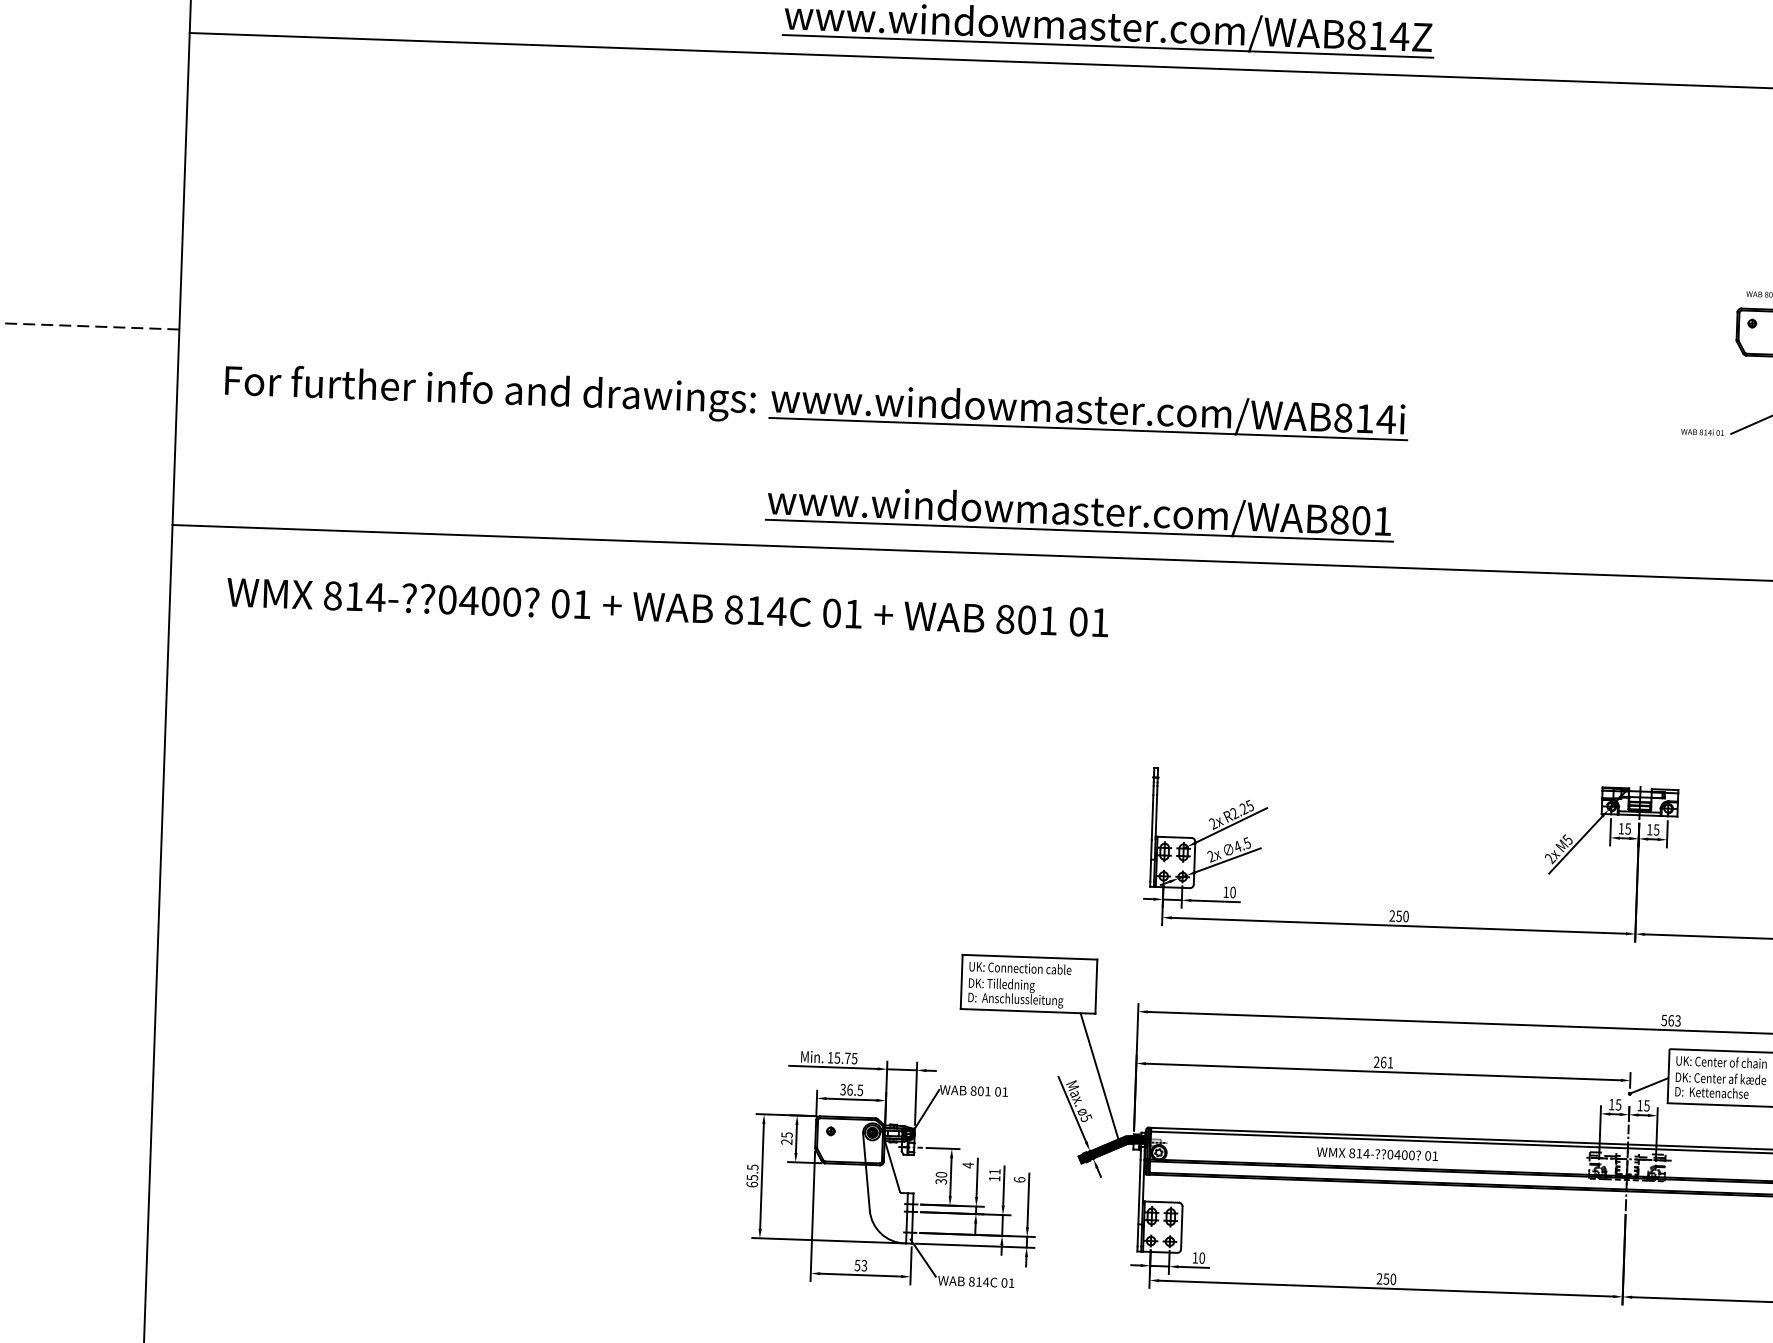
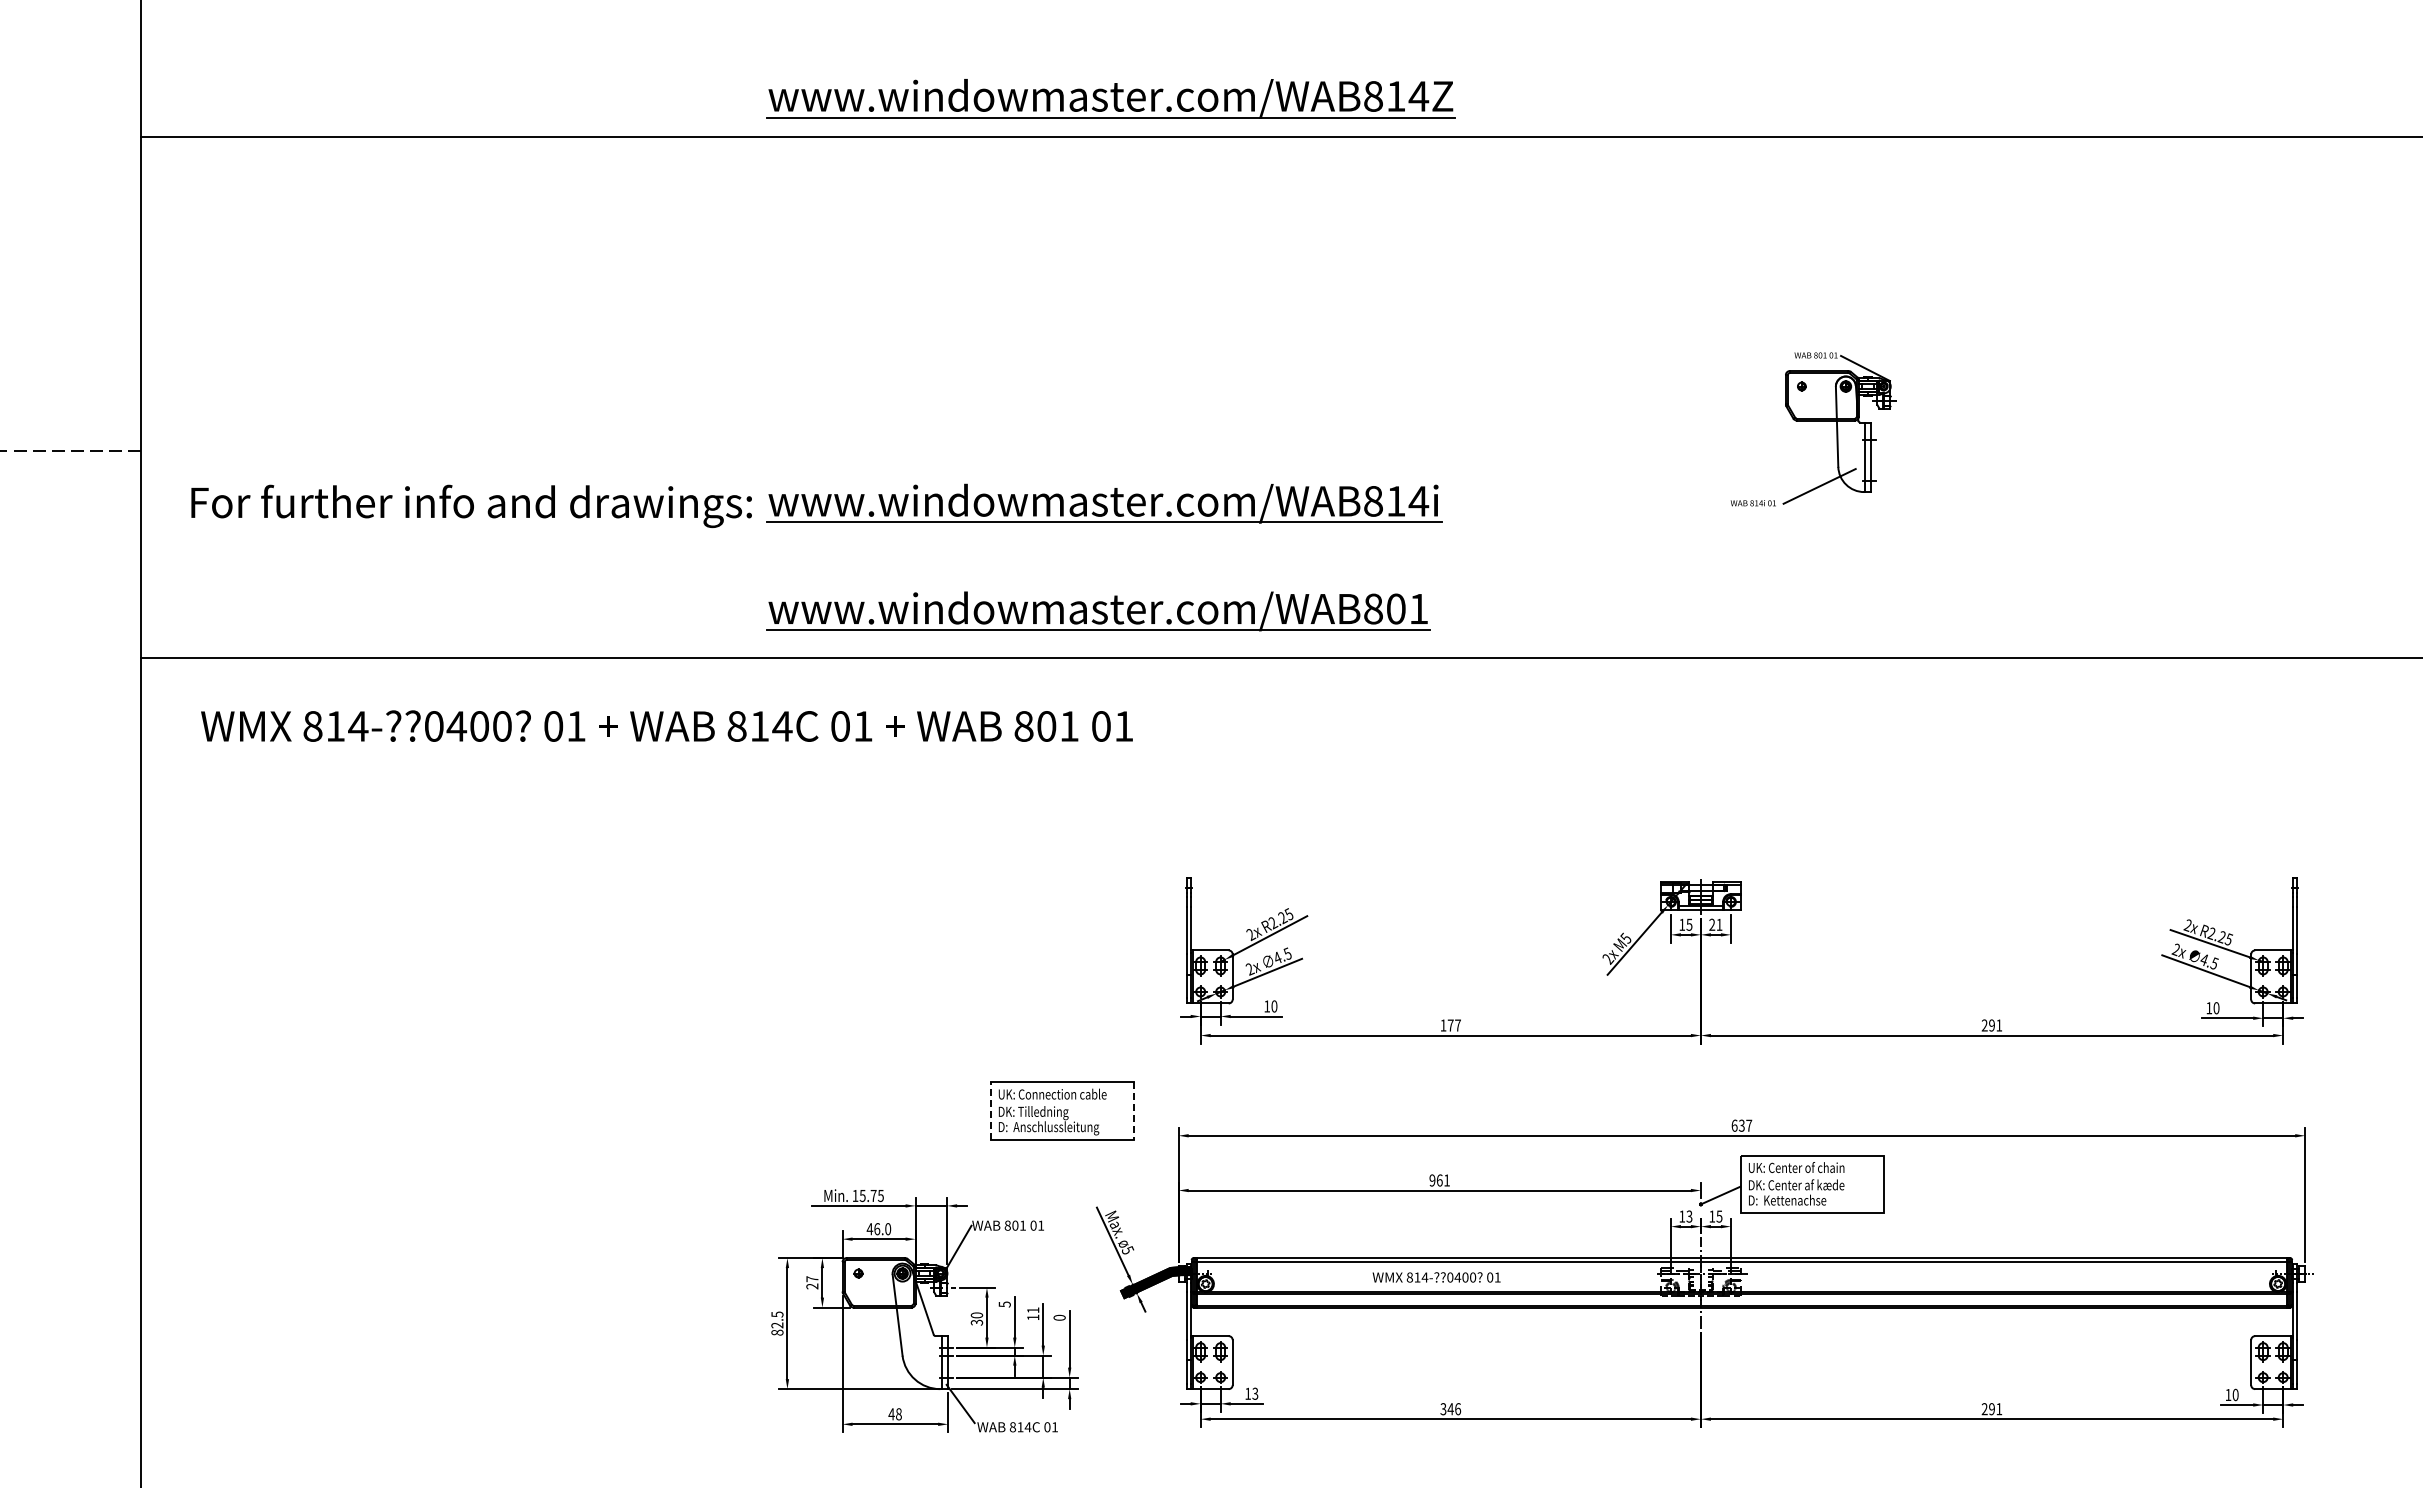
text: (1652, 829) -> (1715, 924), 15 -> 21
text: (1398, 916) -> (1450, 1025), 250 -> 177
line: (962, 981) -> (991, 1110), solid -> dashed
line: (1096, 986) -> (1133, 1110), solid -> dashed
text: (1670, 1020) -> (1741, 1125), 563 -> 637
text: (1376, 1062) -> (1432, 1180), 261 -> 961
line: (1099, 1078) -> (1140, 1207), removed
text: (851, 1090) -> (878, 1229), 36.5 -> 46.0
text: (1618, 1103) -> (1689, 1215), 15 -> 13
text: (787, 1135) -> (812, 1279), 25 -> 27
text: (967, 1165) -> (1004, 1304), 4 -> 5
text: (1019, 1179) -> (1059, 1317), 6 -> 0
text: (752, 1180) -> (777, 1328), 65.5 -> 82.5
text: (1202, 1257) -> (1255, 1393), 10 -> 13
text: (860, 1265) -> (894, 1414), 53 -> 48
text: (1386, 1279) -> (1450, 1409), 250 -> 346

